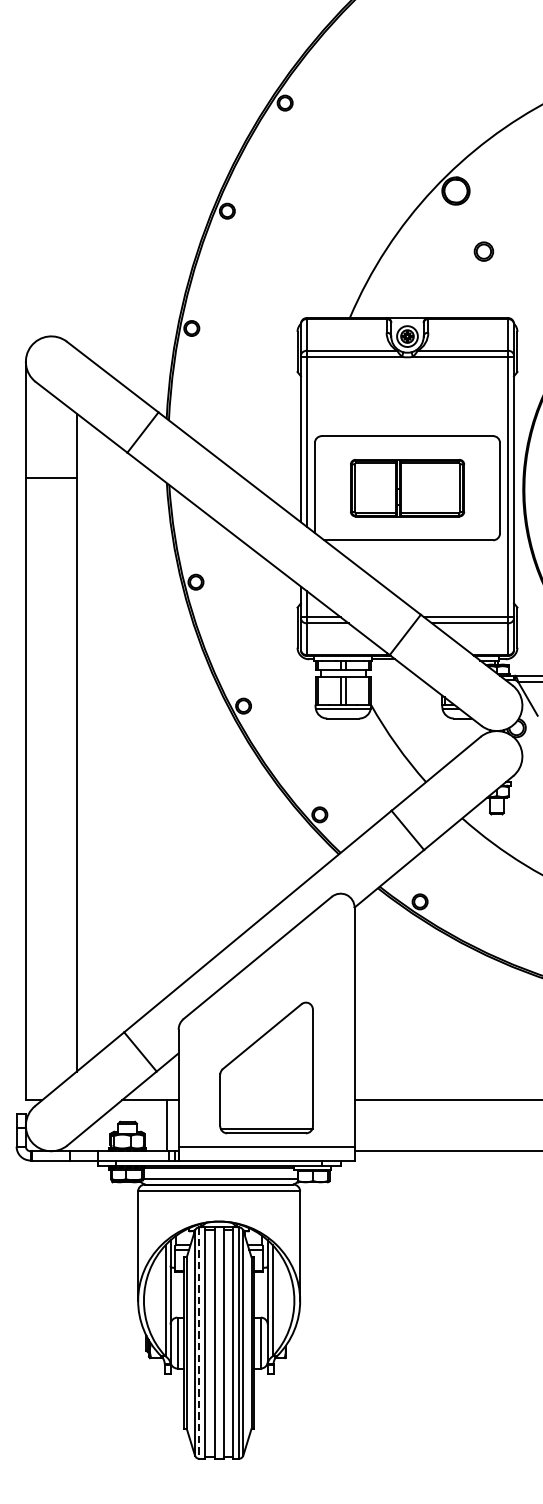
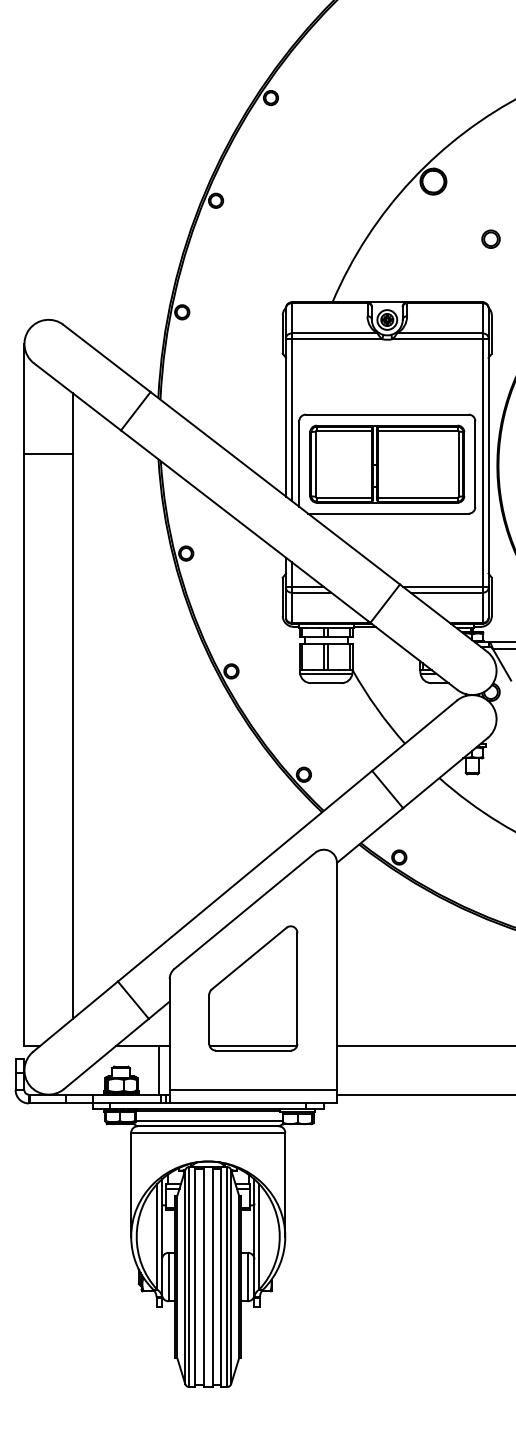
part: (483, 250) -> (490, 238), moved
part: (407, 487) -> (387, 463), size x1.43
part: (266, 1068) -> (253, 988), moved
line: (199, 1343) -> (189, 1277), dashed -> solid

